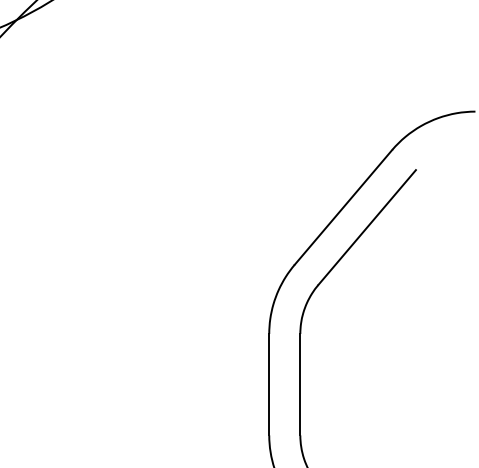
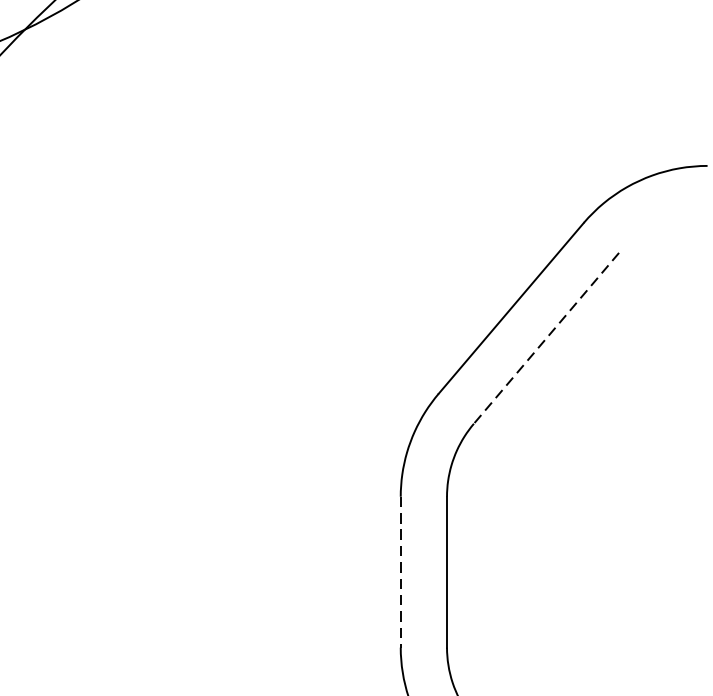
line: (366, 227) -> (545, 338), solid -> dashed
line: (269, 384) -> (401, 571), solid -> dashed

